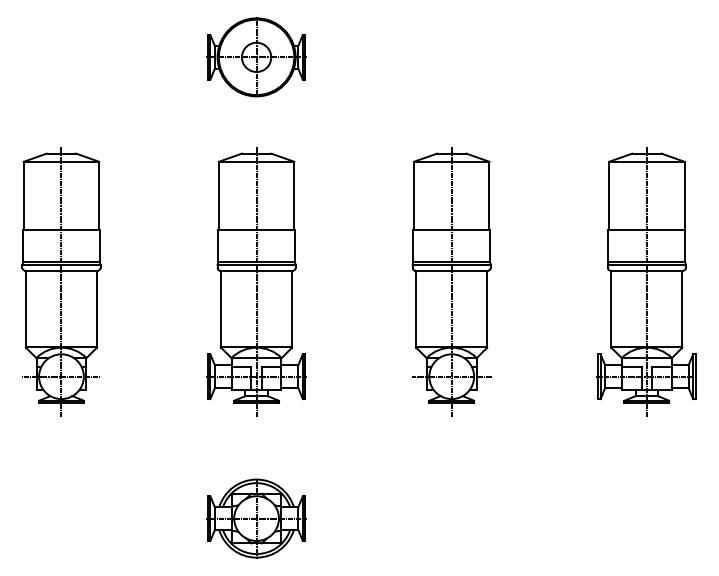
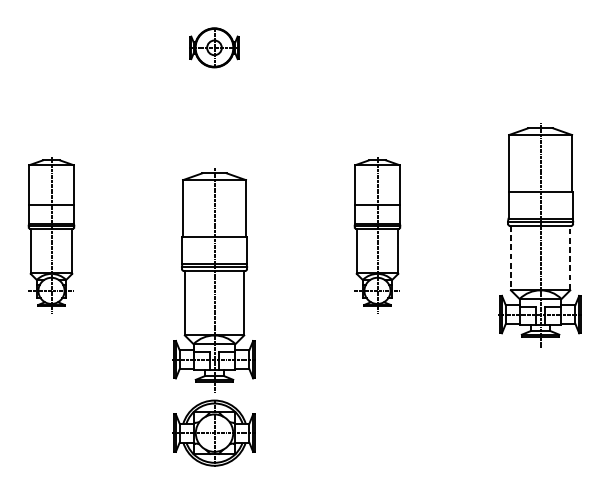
part: (256, 57) -> (214, 47), size x0.6
part: (61, 281) -> (51, 235), size x0.7
part: (256, 281) -> (214, 280), moved
part: (451, 281) -> (377, 235), size x0.7
line: (682, 308) -> (570, 257), solid -> dashed
line: (611, 309) -> (511, 258), solid -> dashed

